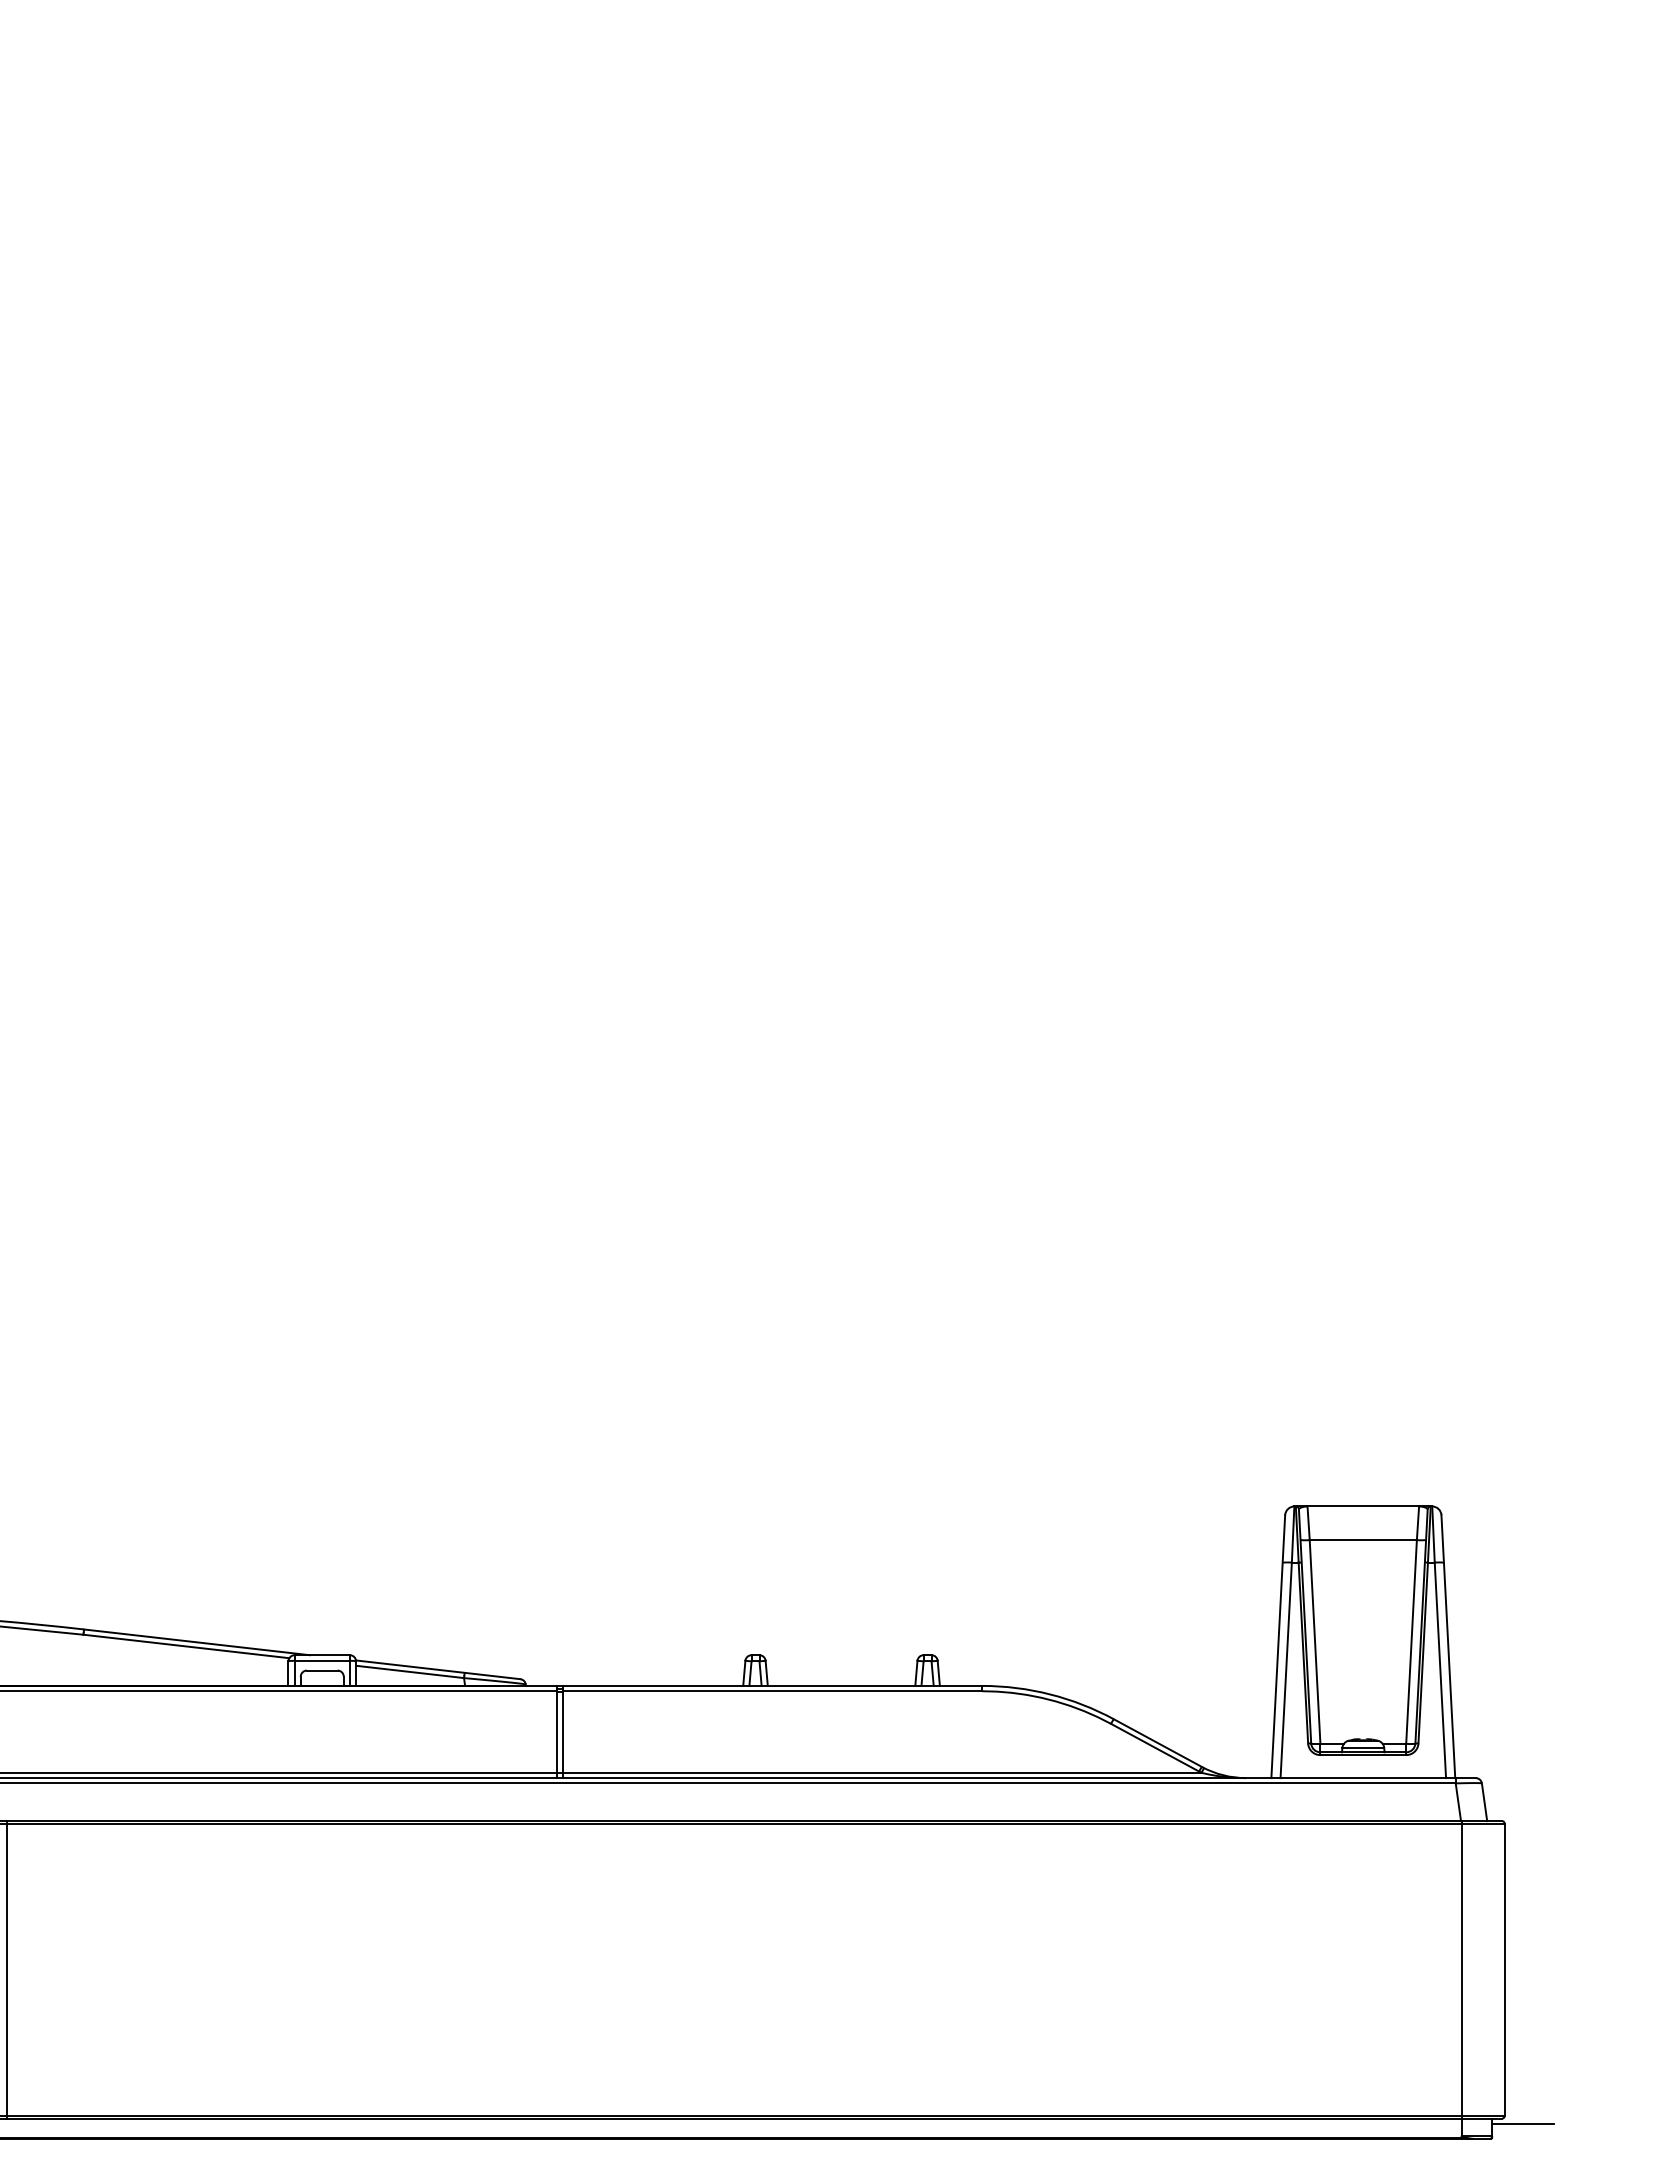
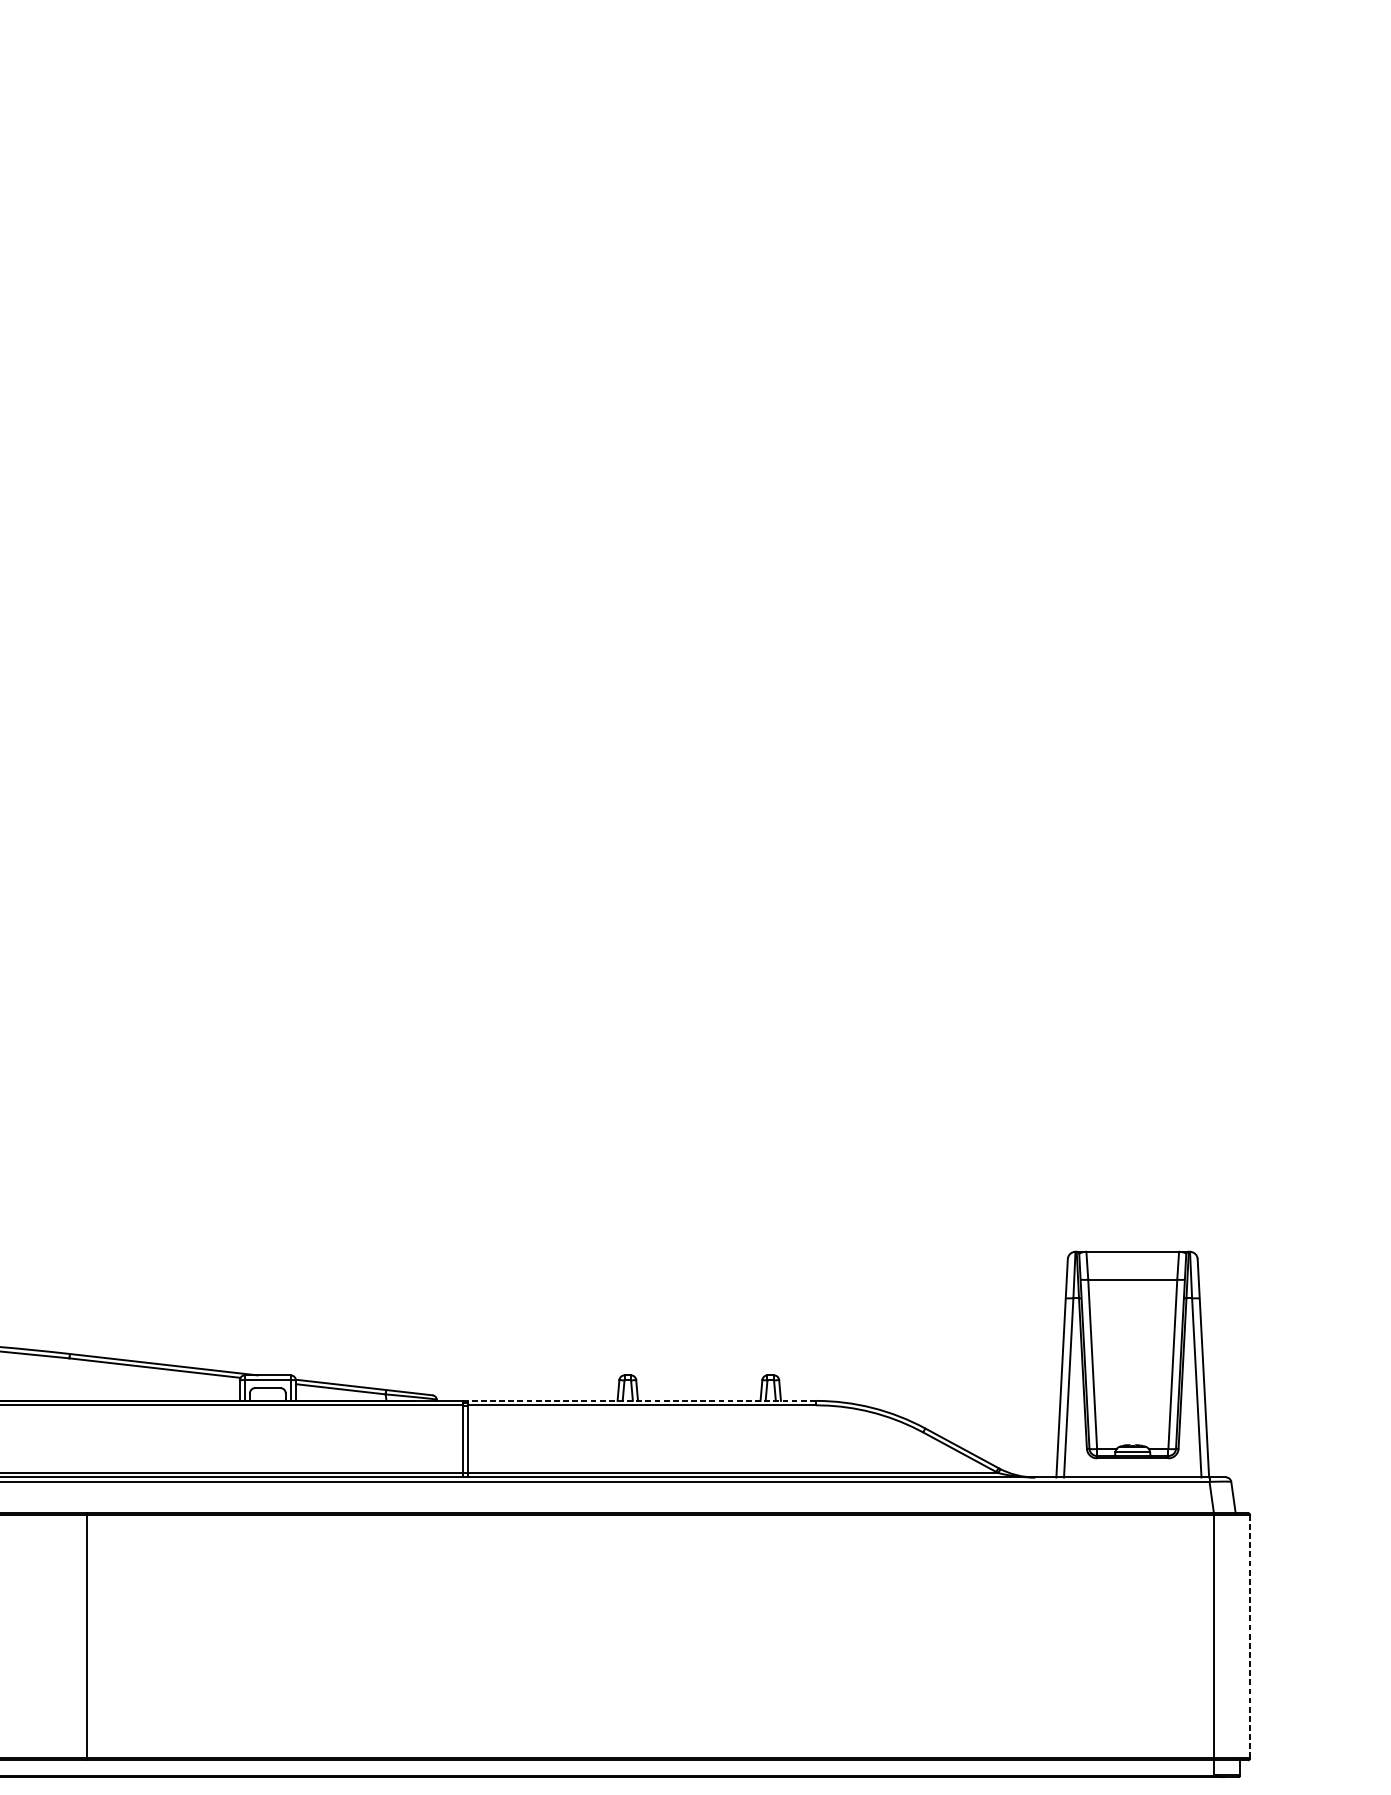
line: (769, 1685) -> (639, 1400), solid -> dashed
line: (7, 1969) -> (87, 1636), moved
line: (1504, 1969) -> (1250, 1636), solid -> dashed
line: (1522, 2124) -> (1265, 1765), removed

